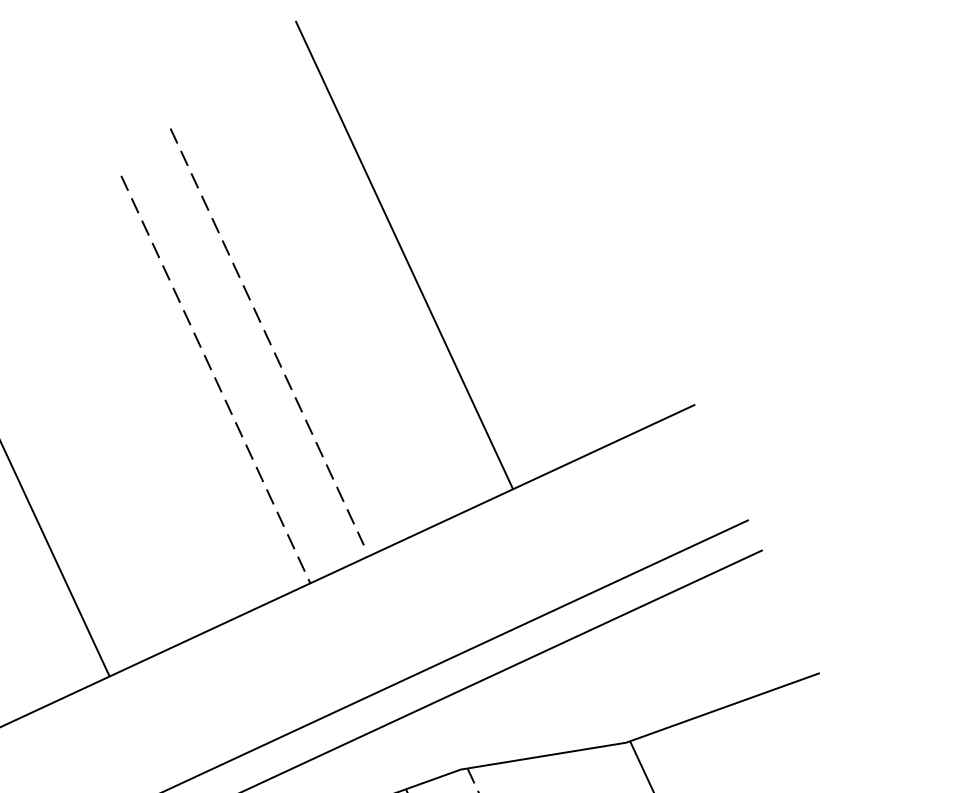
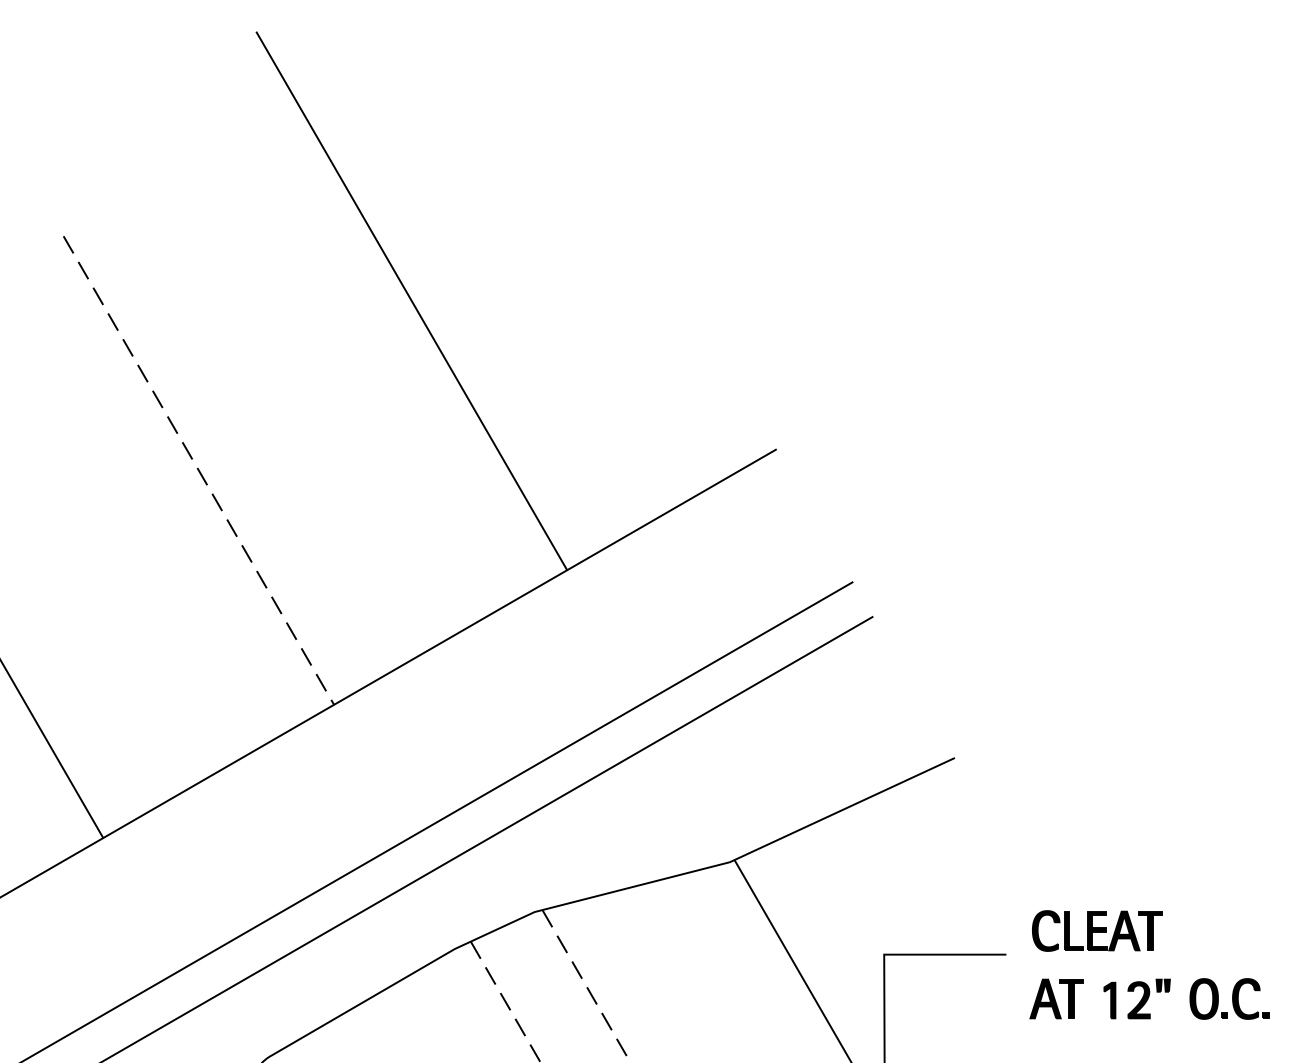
part: (266, 336) -> (255, 413), removed

